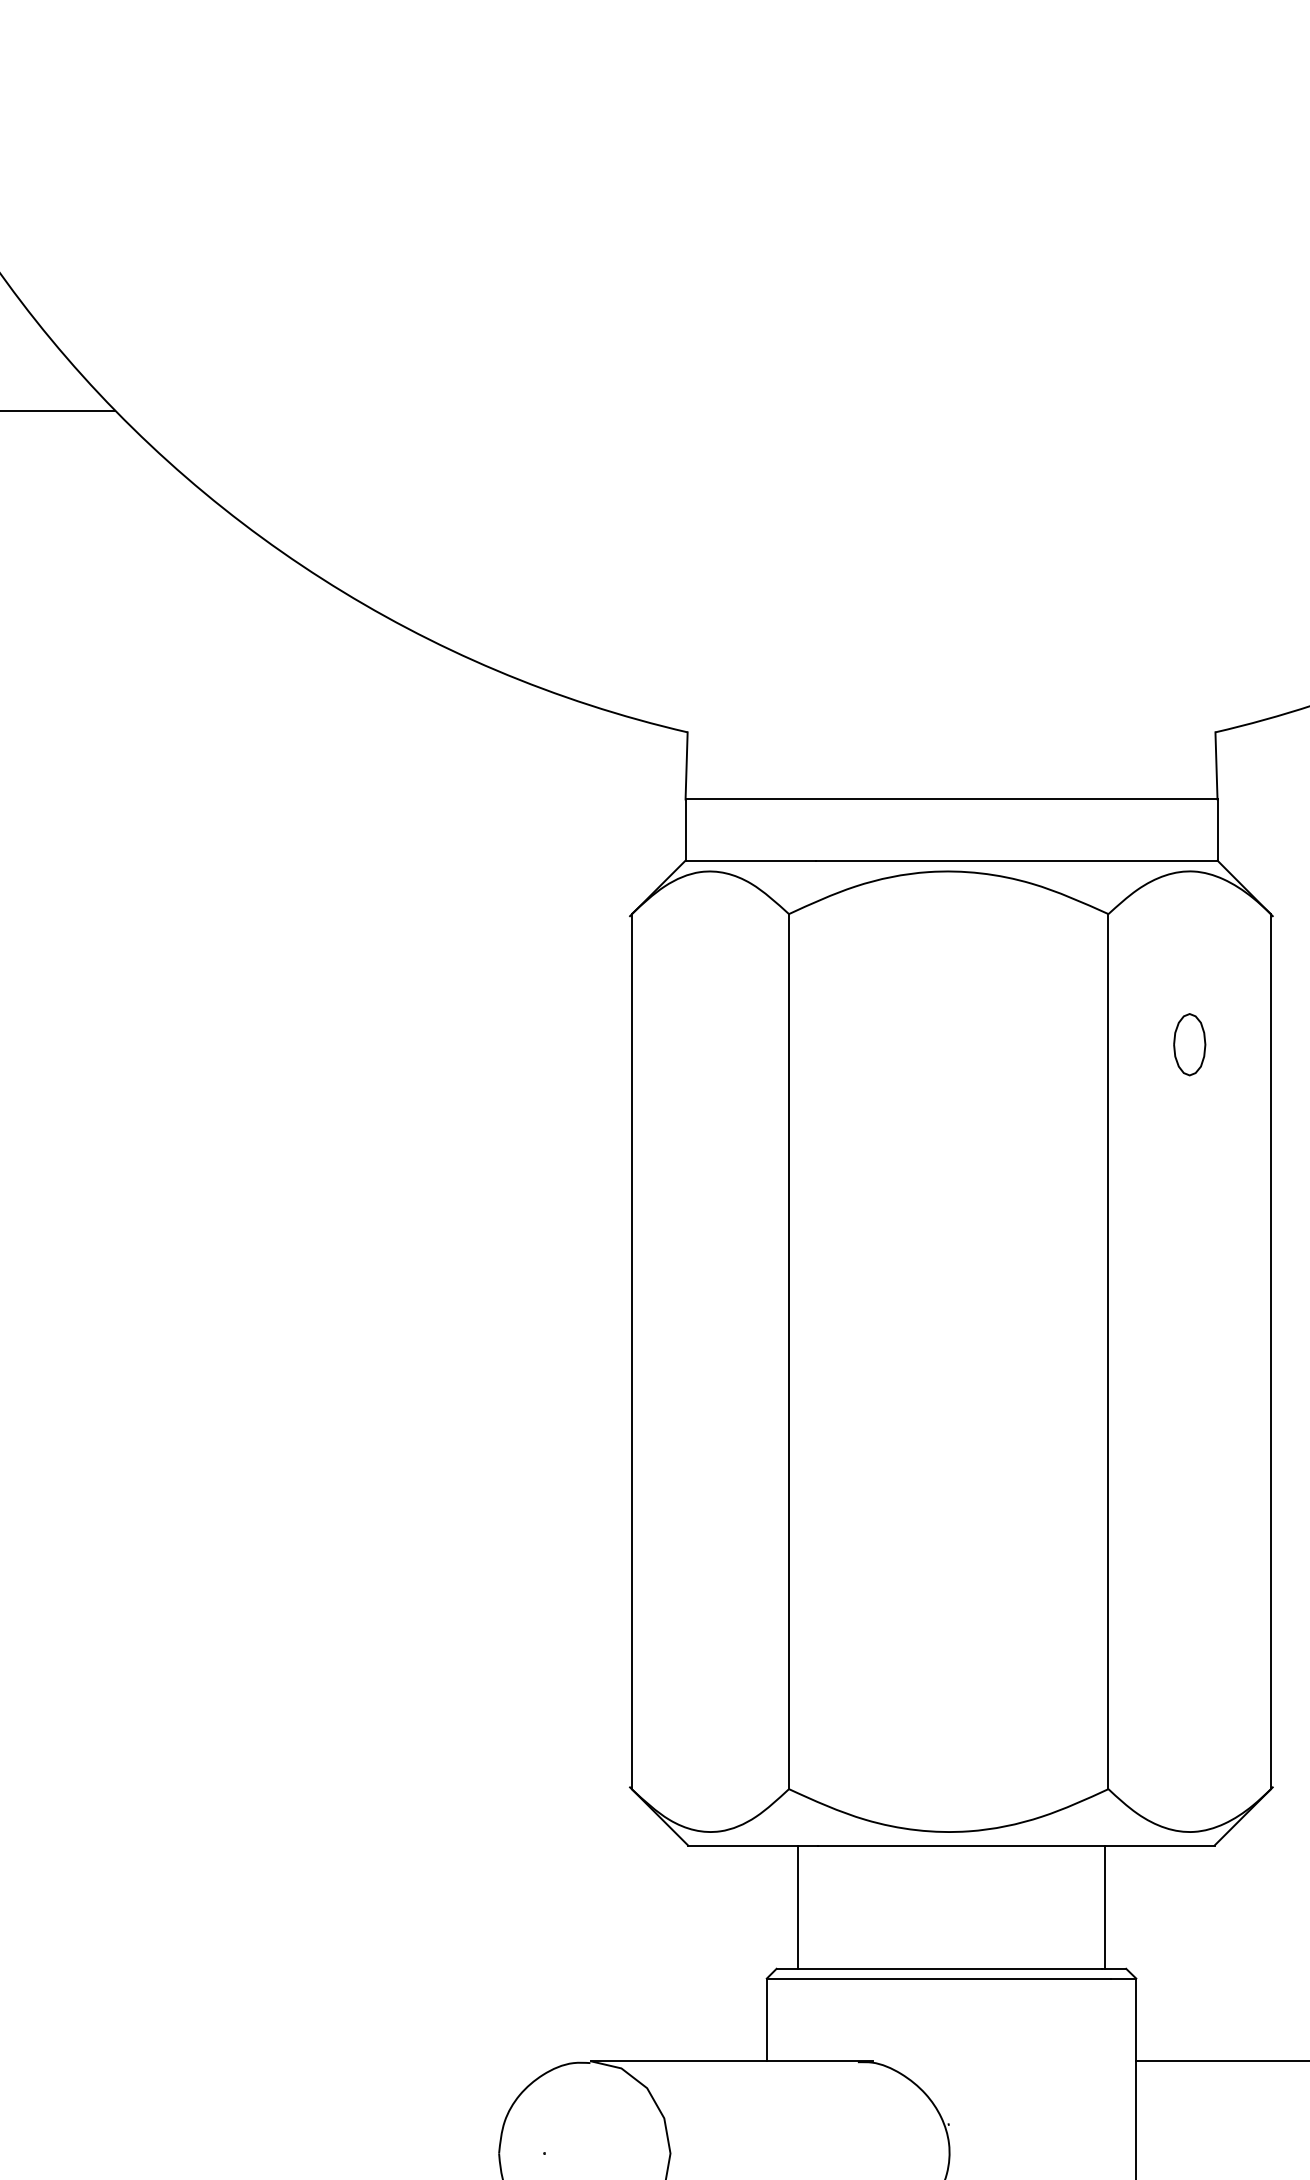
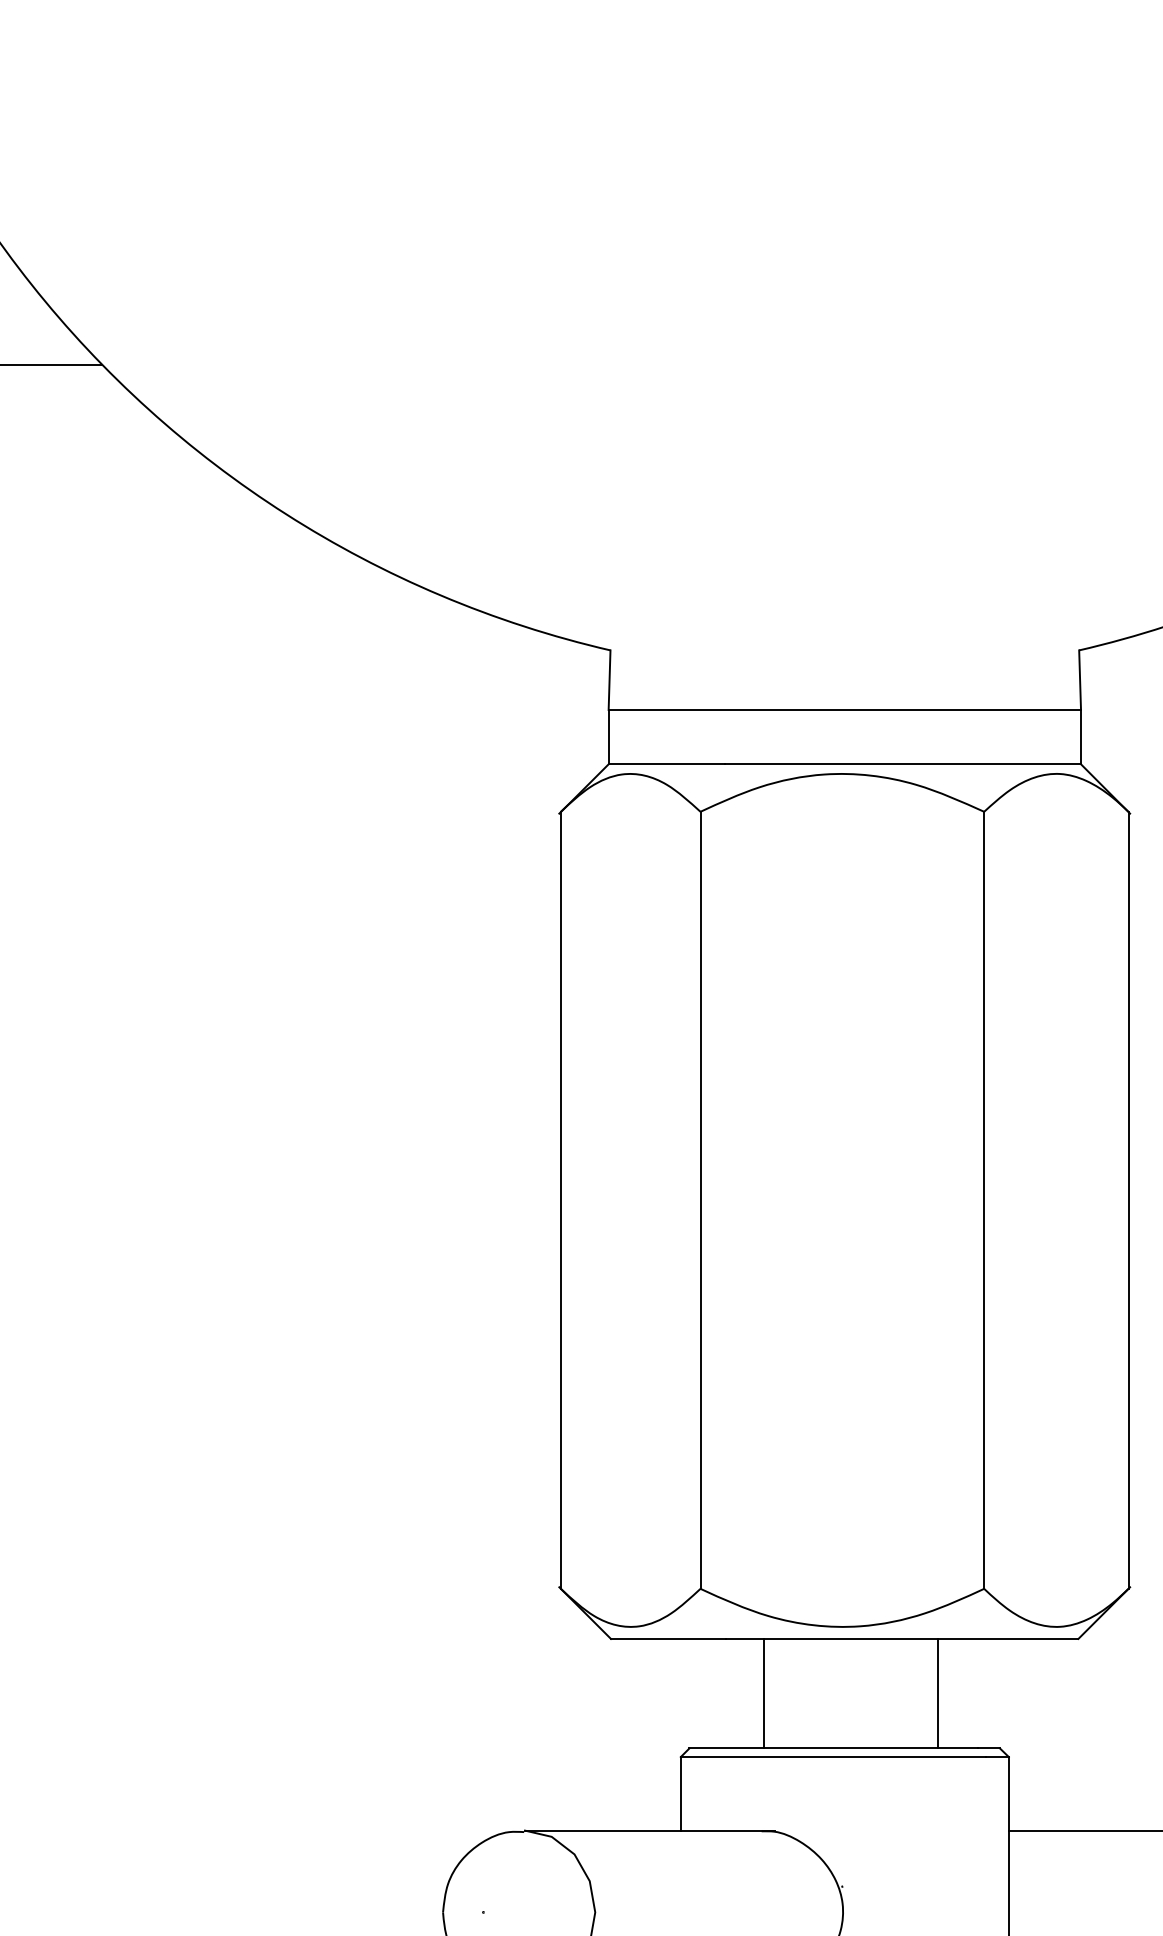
part: (1189, 1044) -> (1056, 927), removed
line: (797, 1906) -> (763, 1693), moved
line: (1105, 1906) -> (938, 1693), moved

